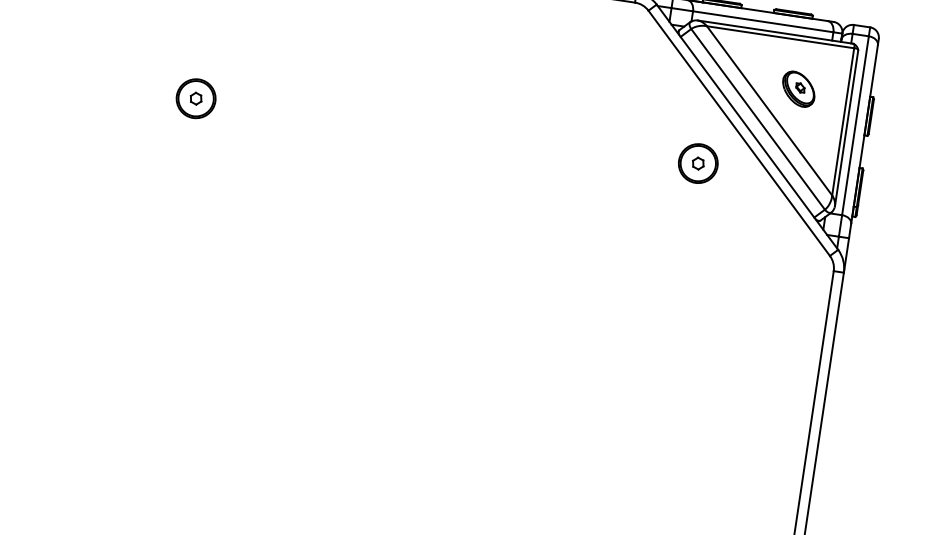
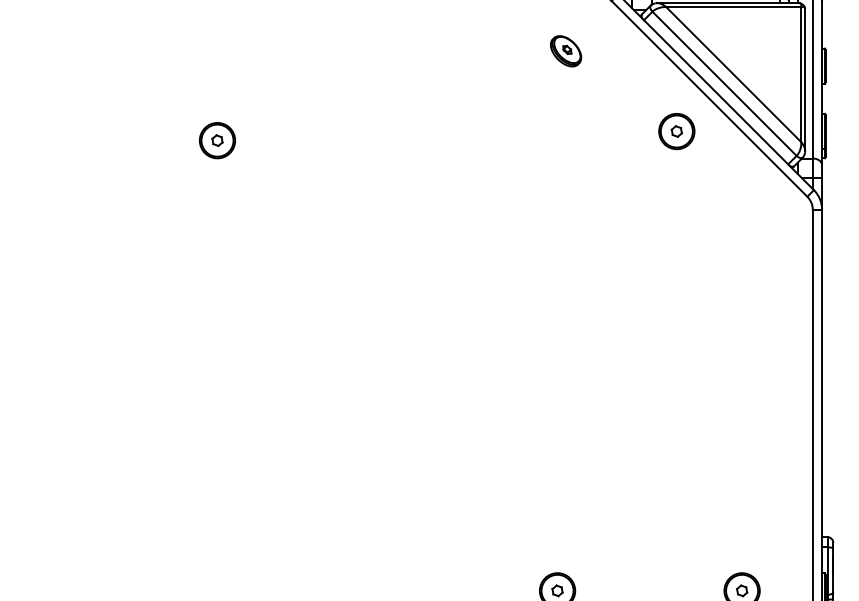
part: (799, 89) -> (566, 51), moved

